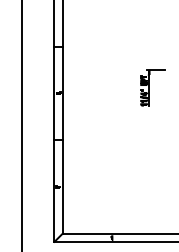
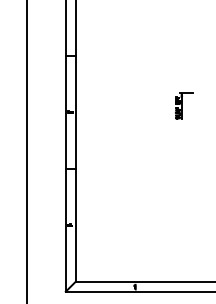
part: (152, 87) -> (183, 105), size x0.6

